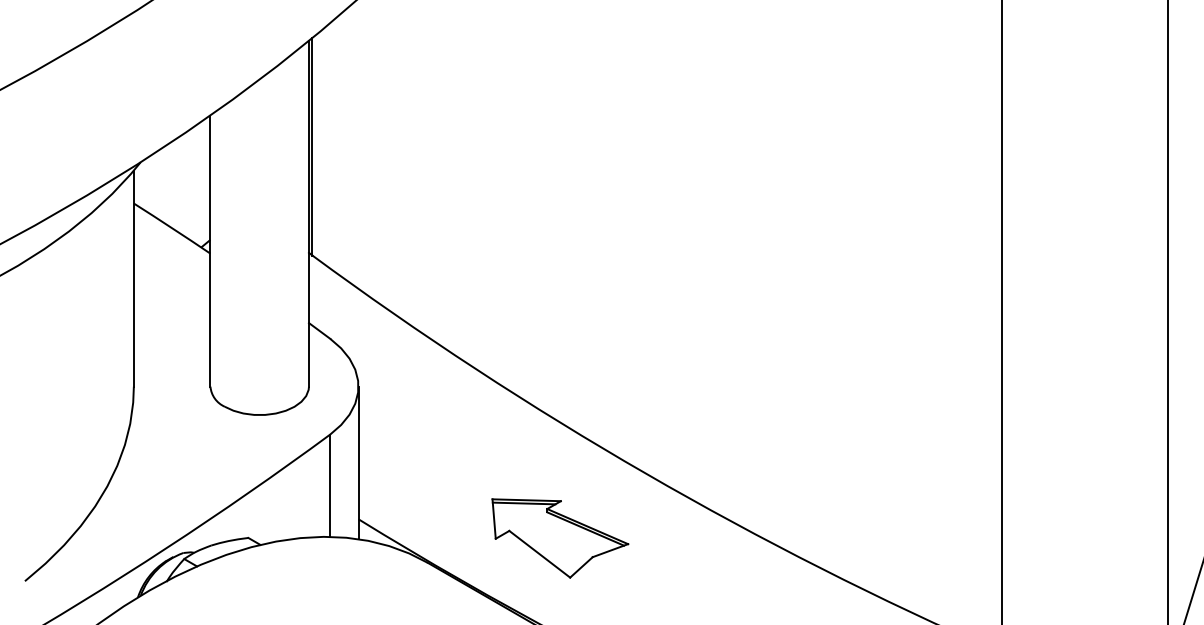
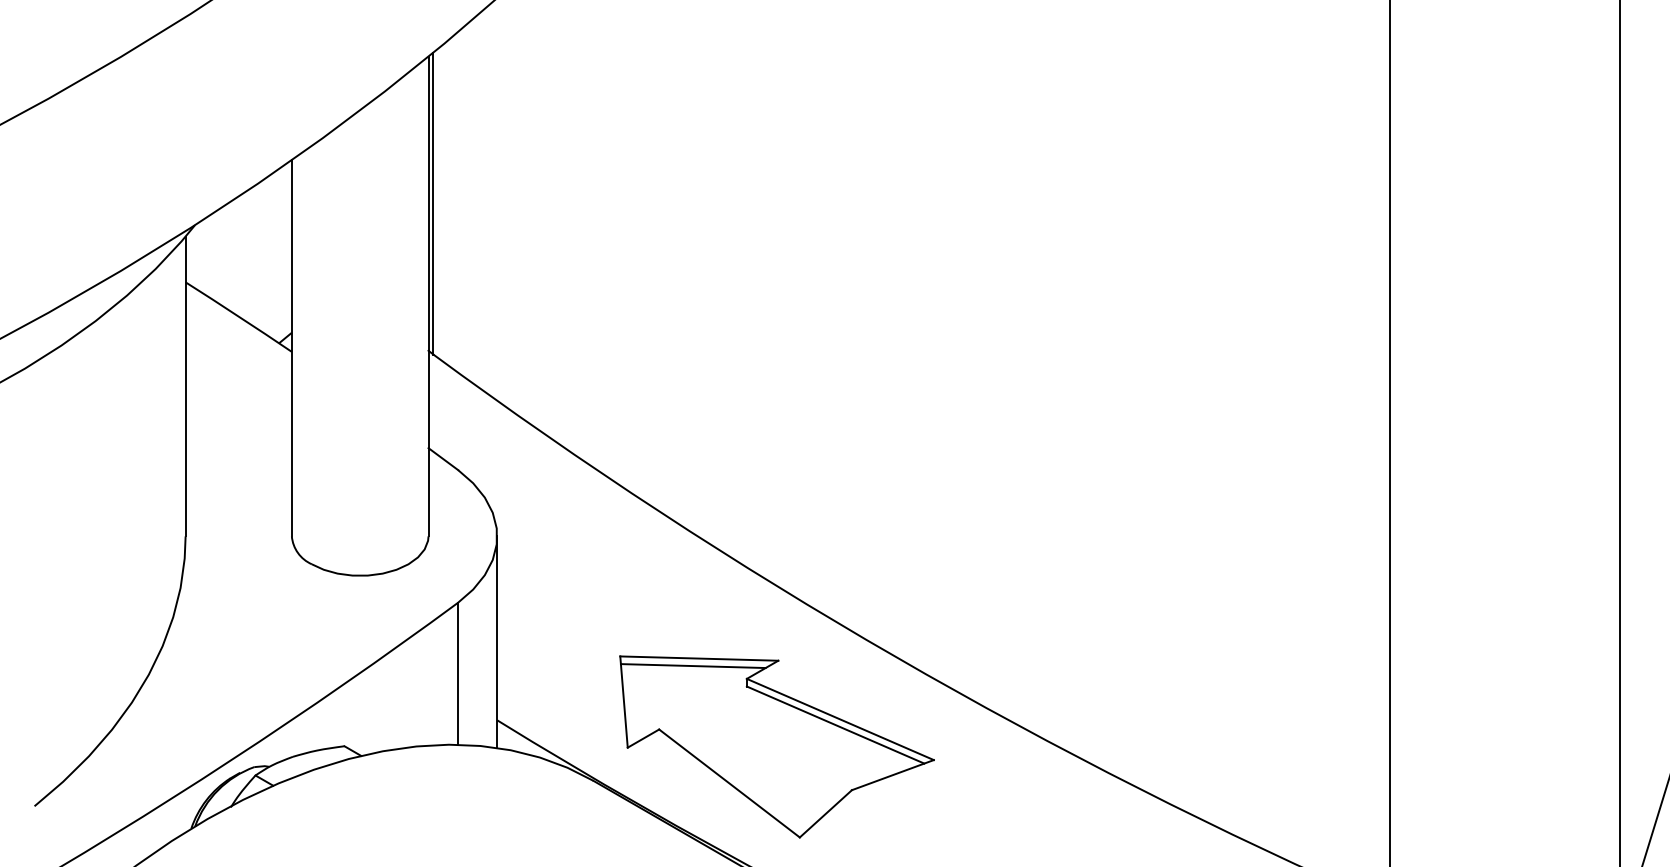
part: (560, 538) -> (777, 747), size x1.67

